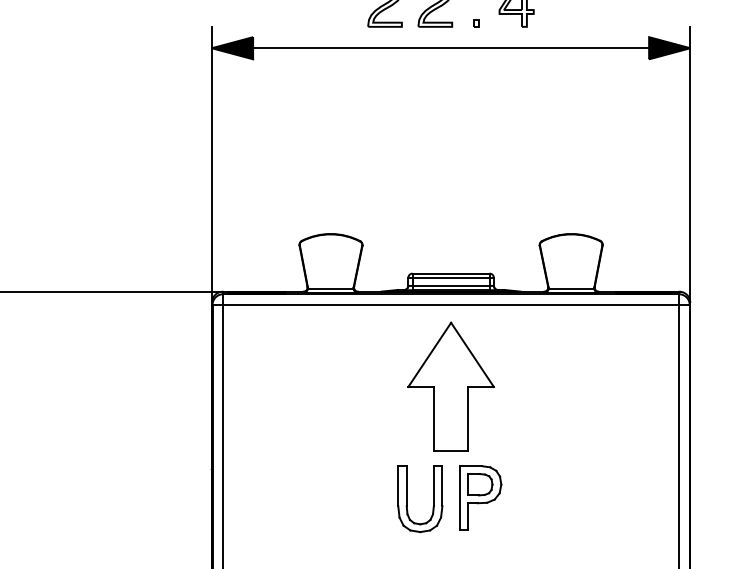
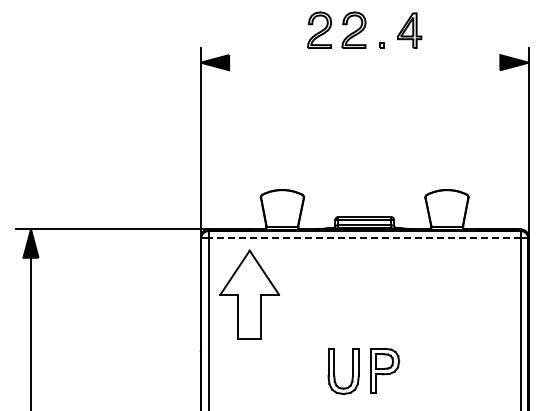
line: (450, 47) -> (364, 62), removed
line: (450, 304) -> (364, 238), solid -> dashed
part: (450, 386) -> (249, 294), moved

